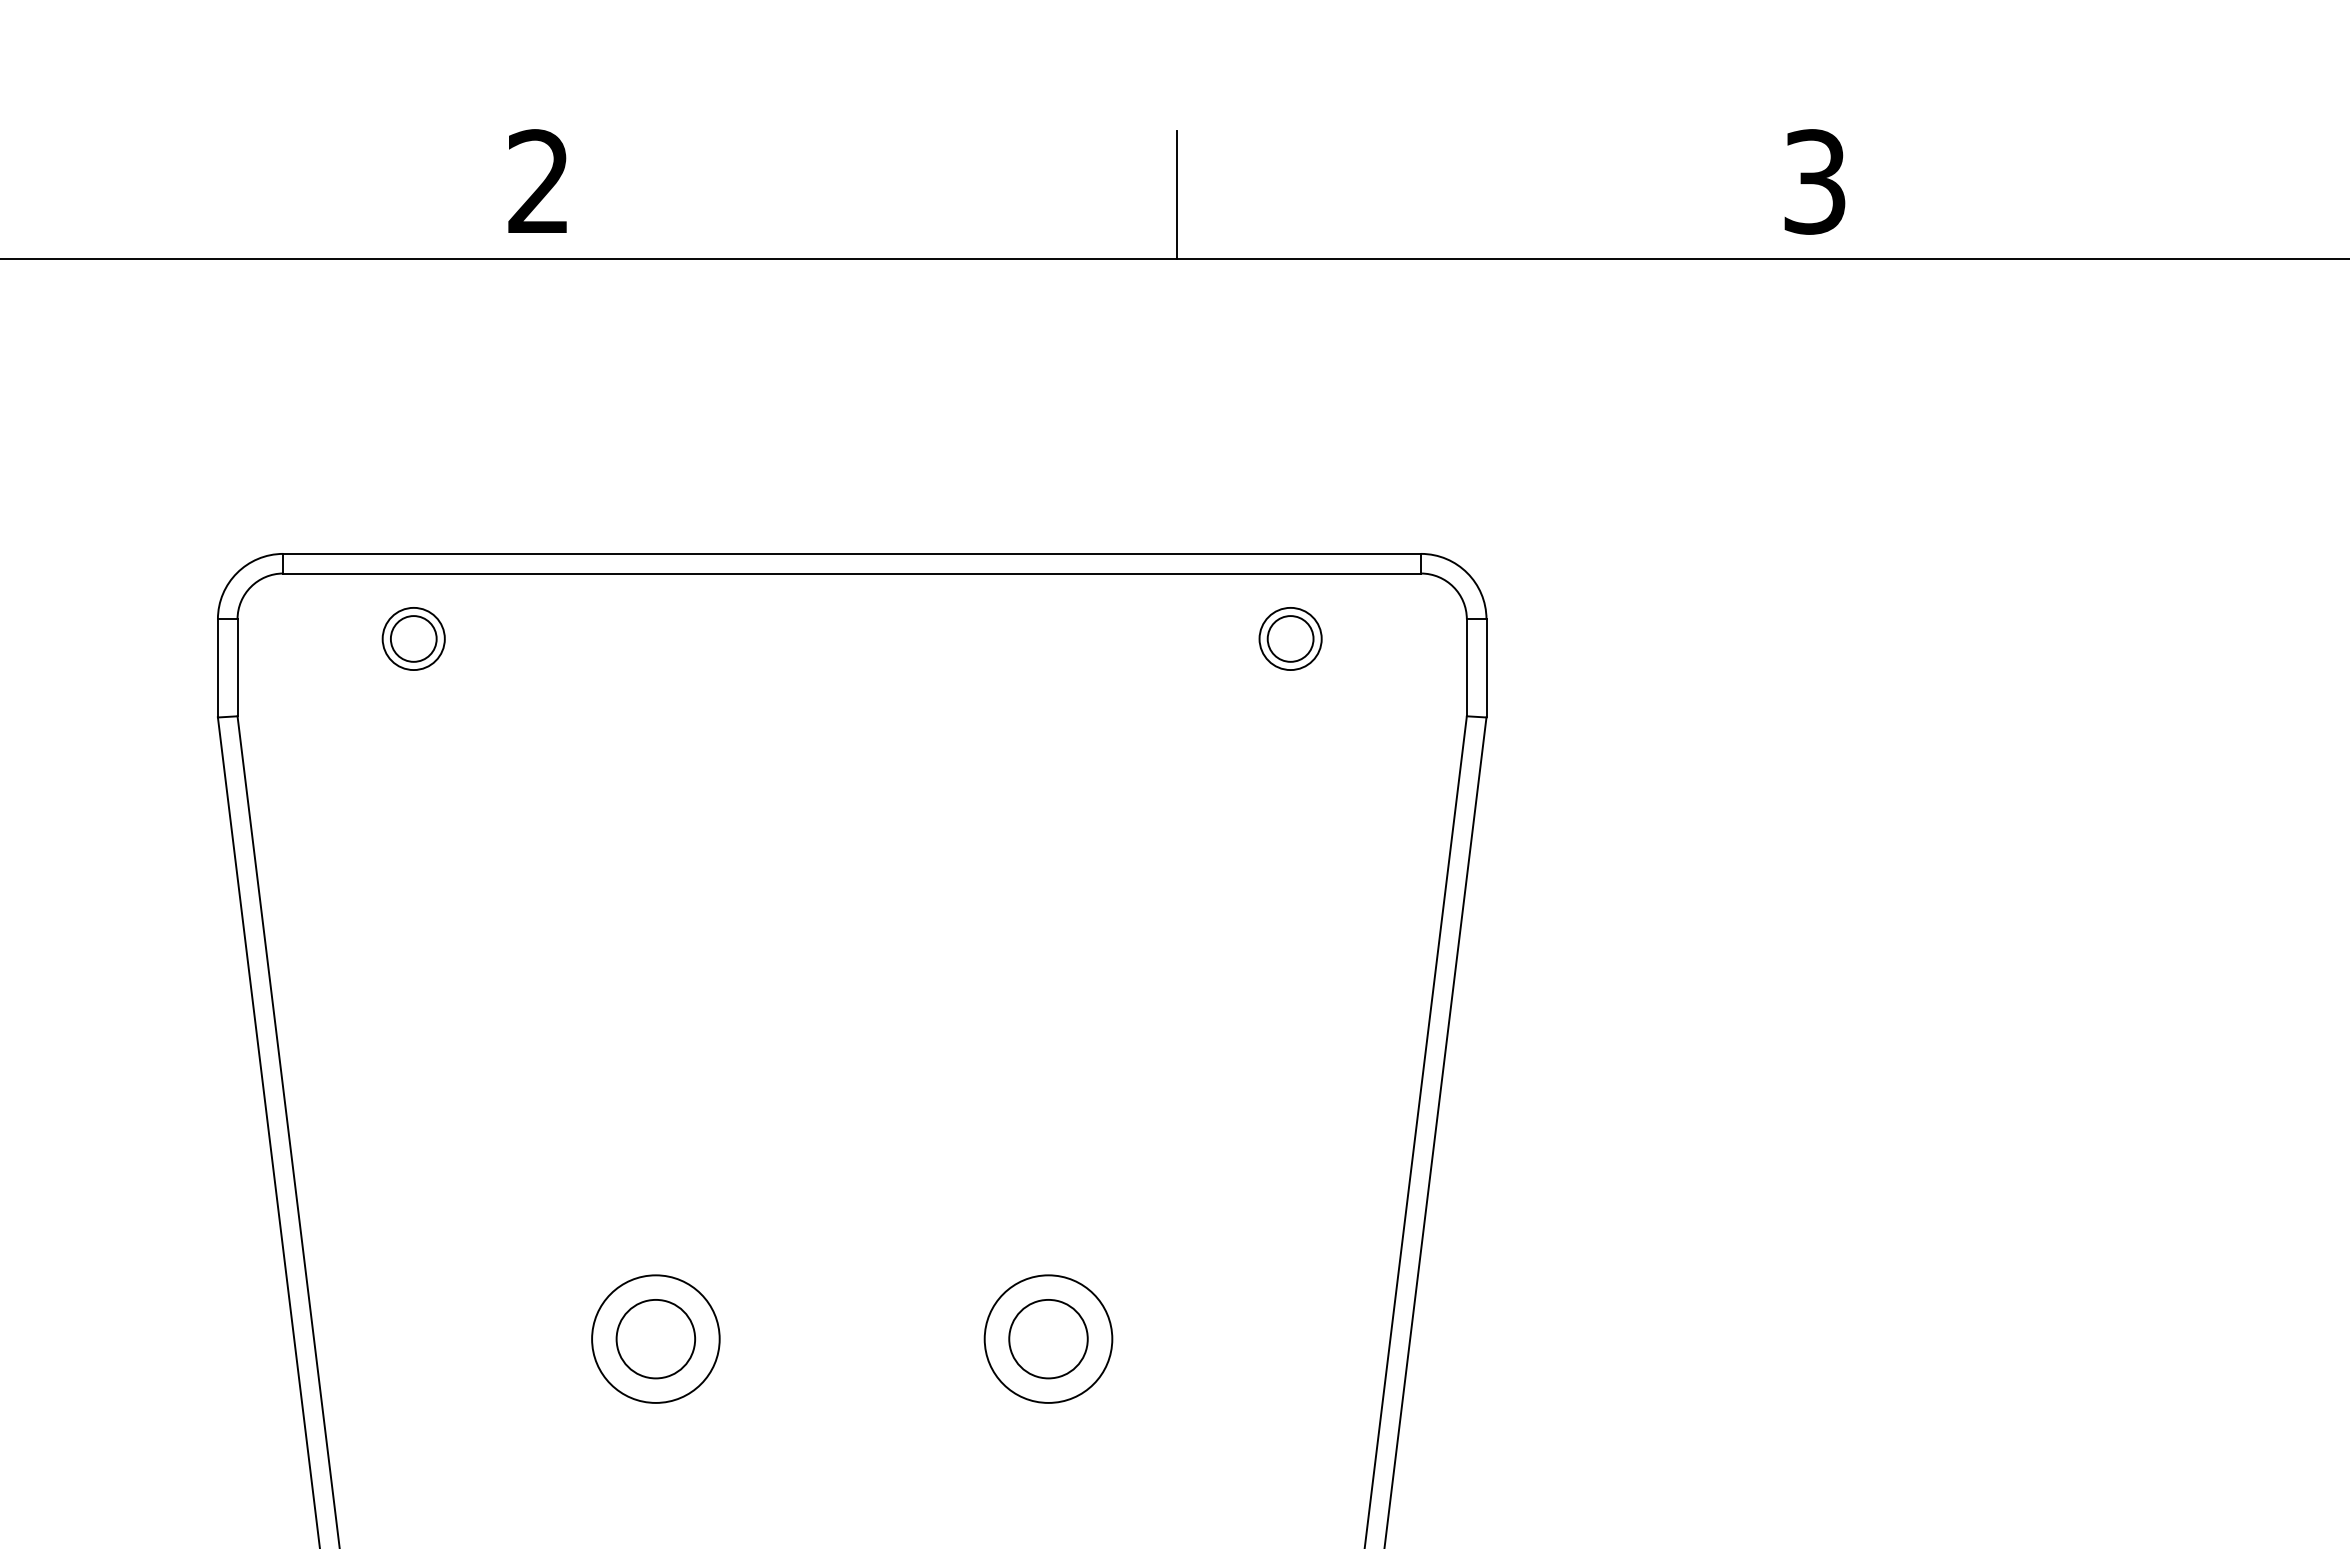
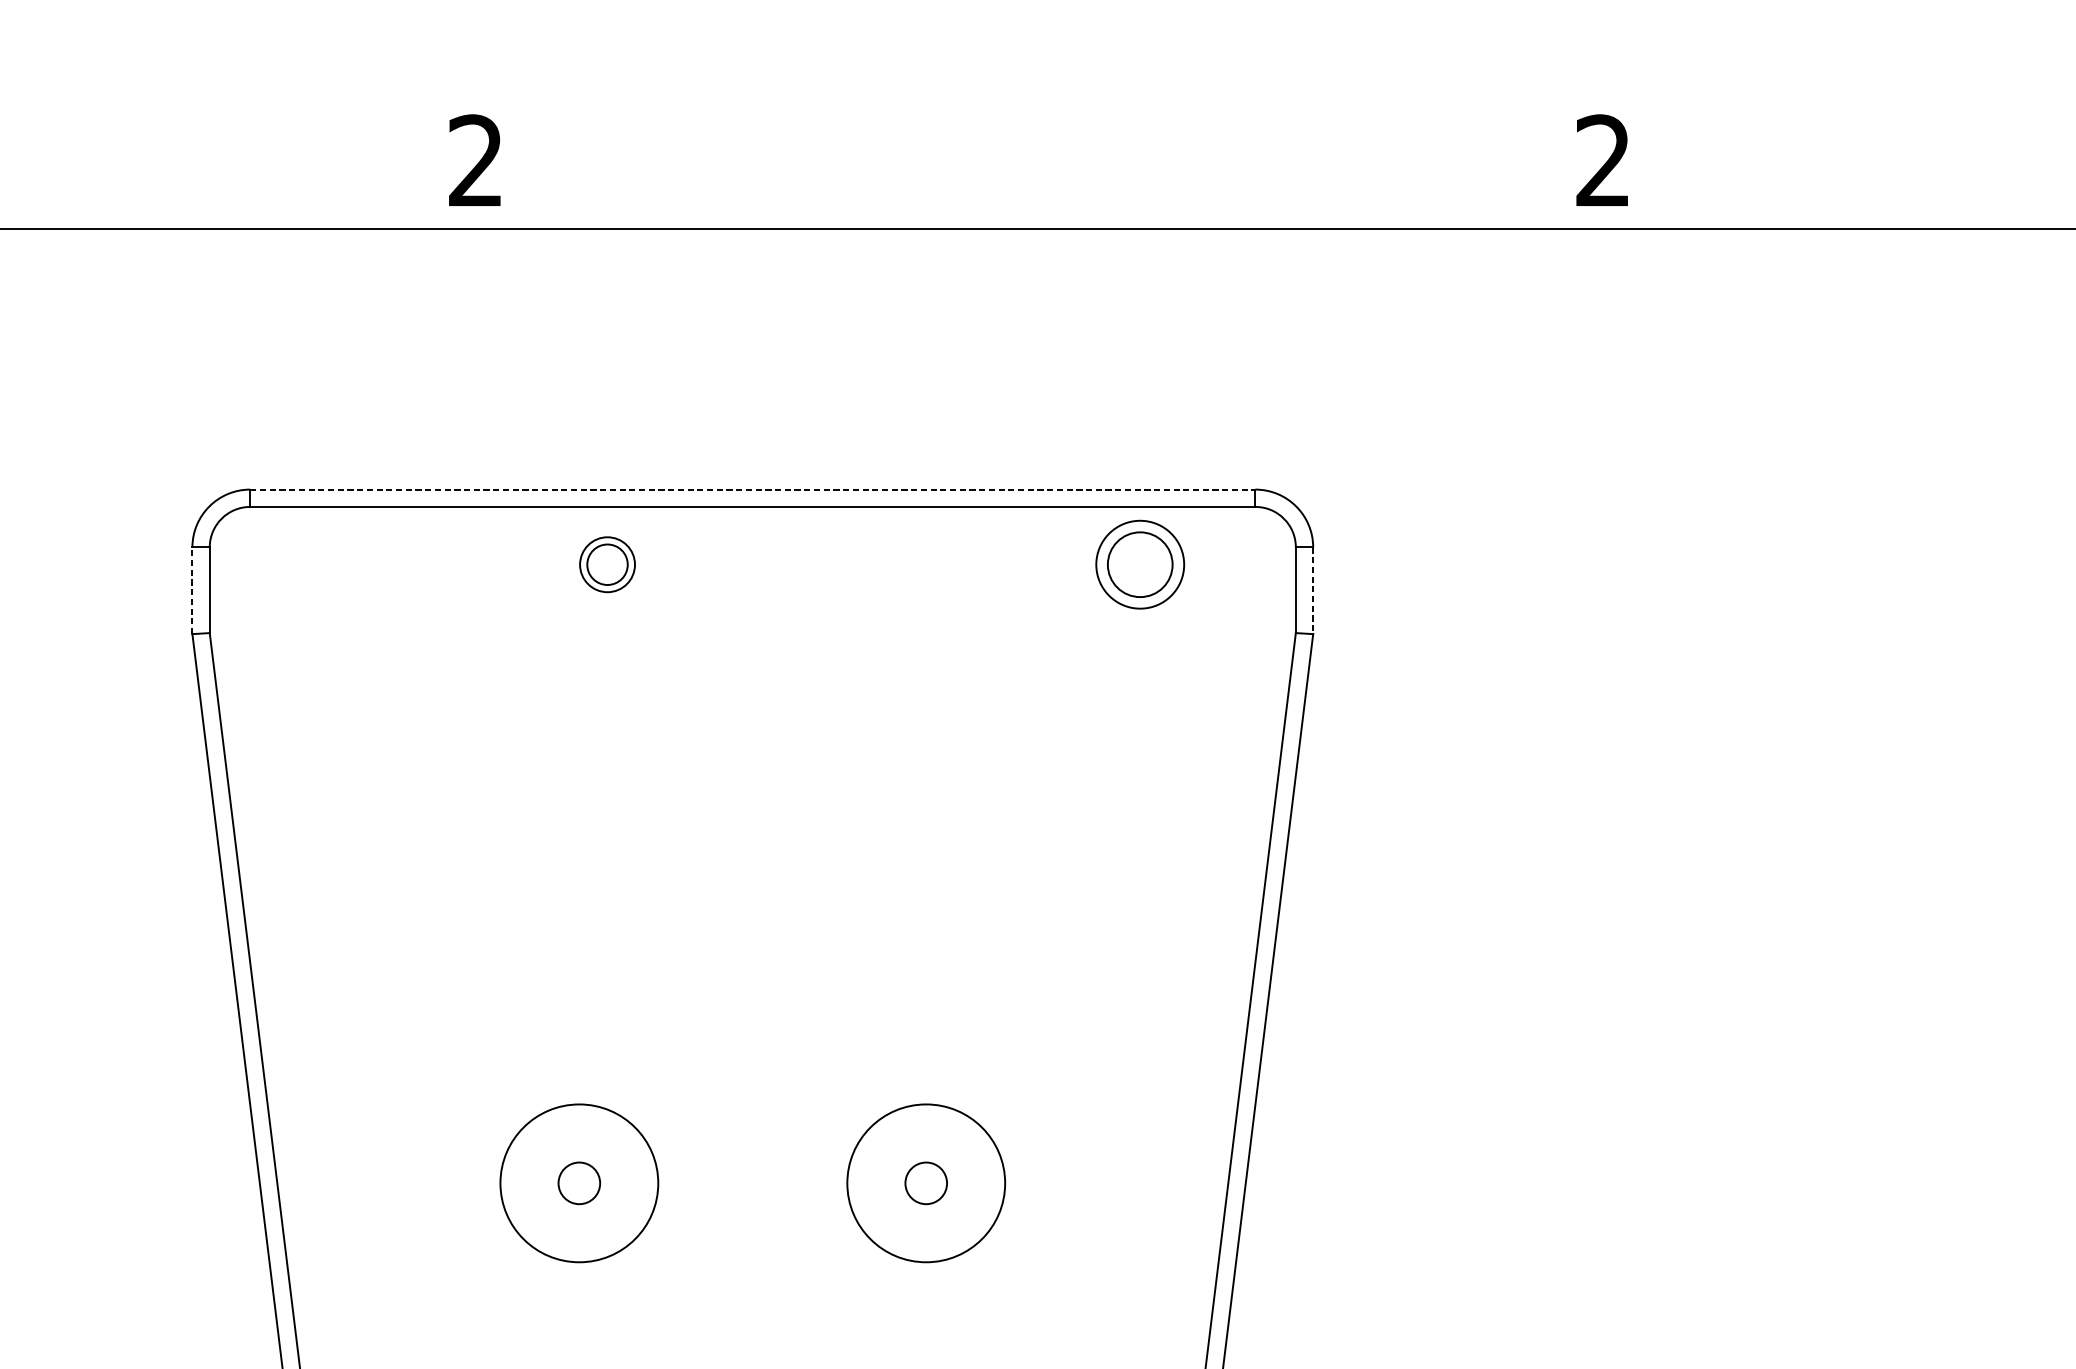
text: (1814, 181) -> (1602, 160), 3 -> 2
line: (1177, 194) -> (1040, 172), removed
line: (852, 553) -> (753, 489), solid -> dashed
part: (413, 638) -> (607, 564), moved
part: (1290, 638) -> (1140, 564), size x1.6
line: (217, 667) -> (192, 589), solid -> dashed
line: (1486, 668) -> (1313, 590), solid -> dashed
circle: (655, 1338) -> (579, 1182), size x0.6
circle: (655, 1338) -> (579, 1182), size x1.4
circle: (1048, 1338) -> (926, 1182), size x0.6
circle: (1048, 1338) -> (926, 1182), size x1.4

